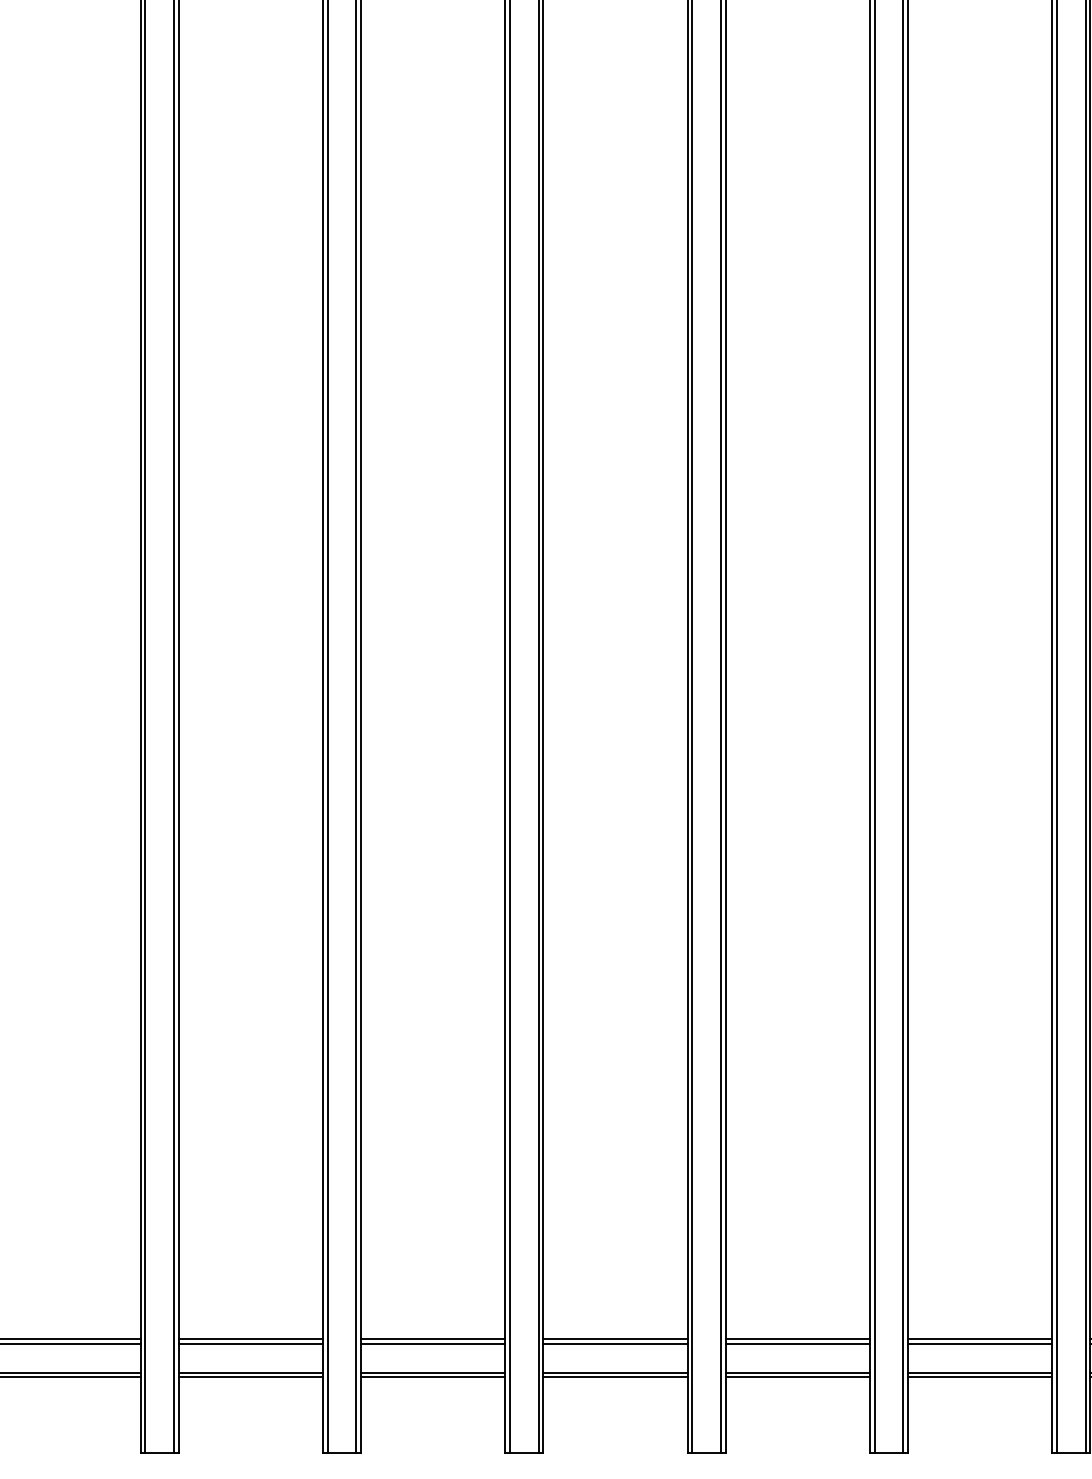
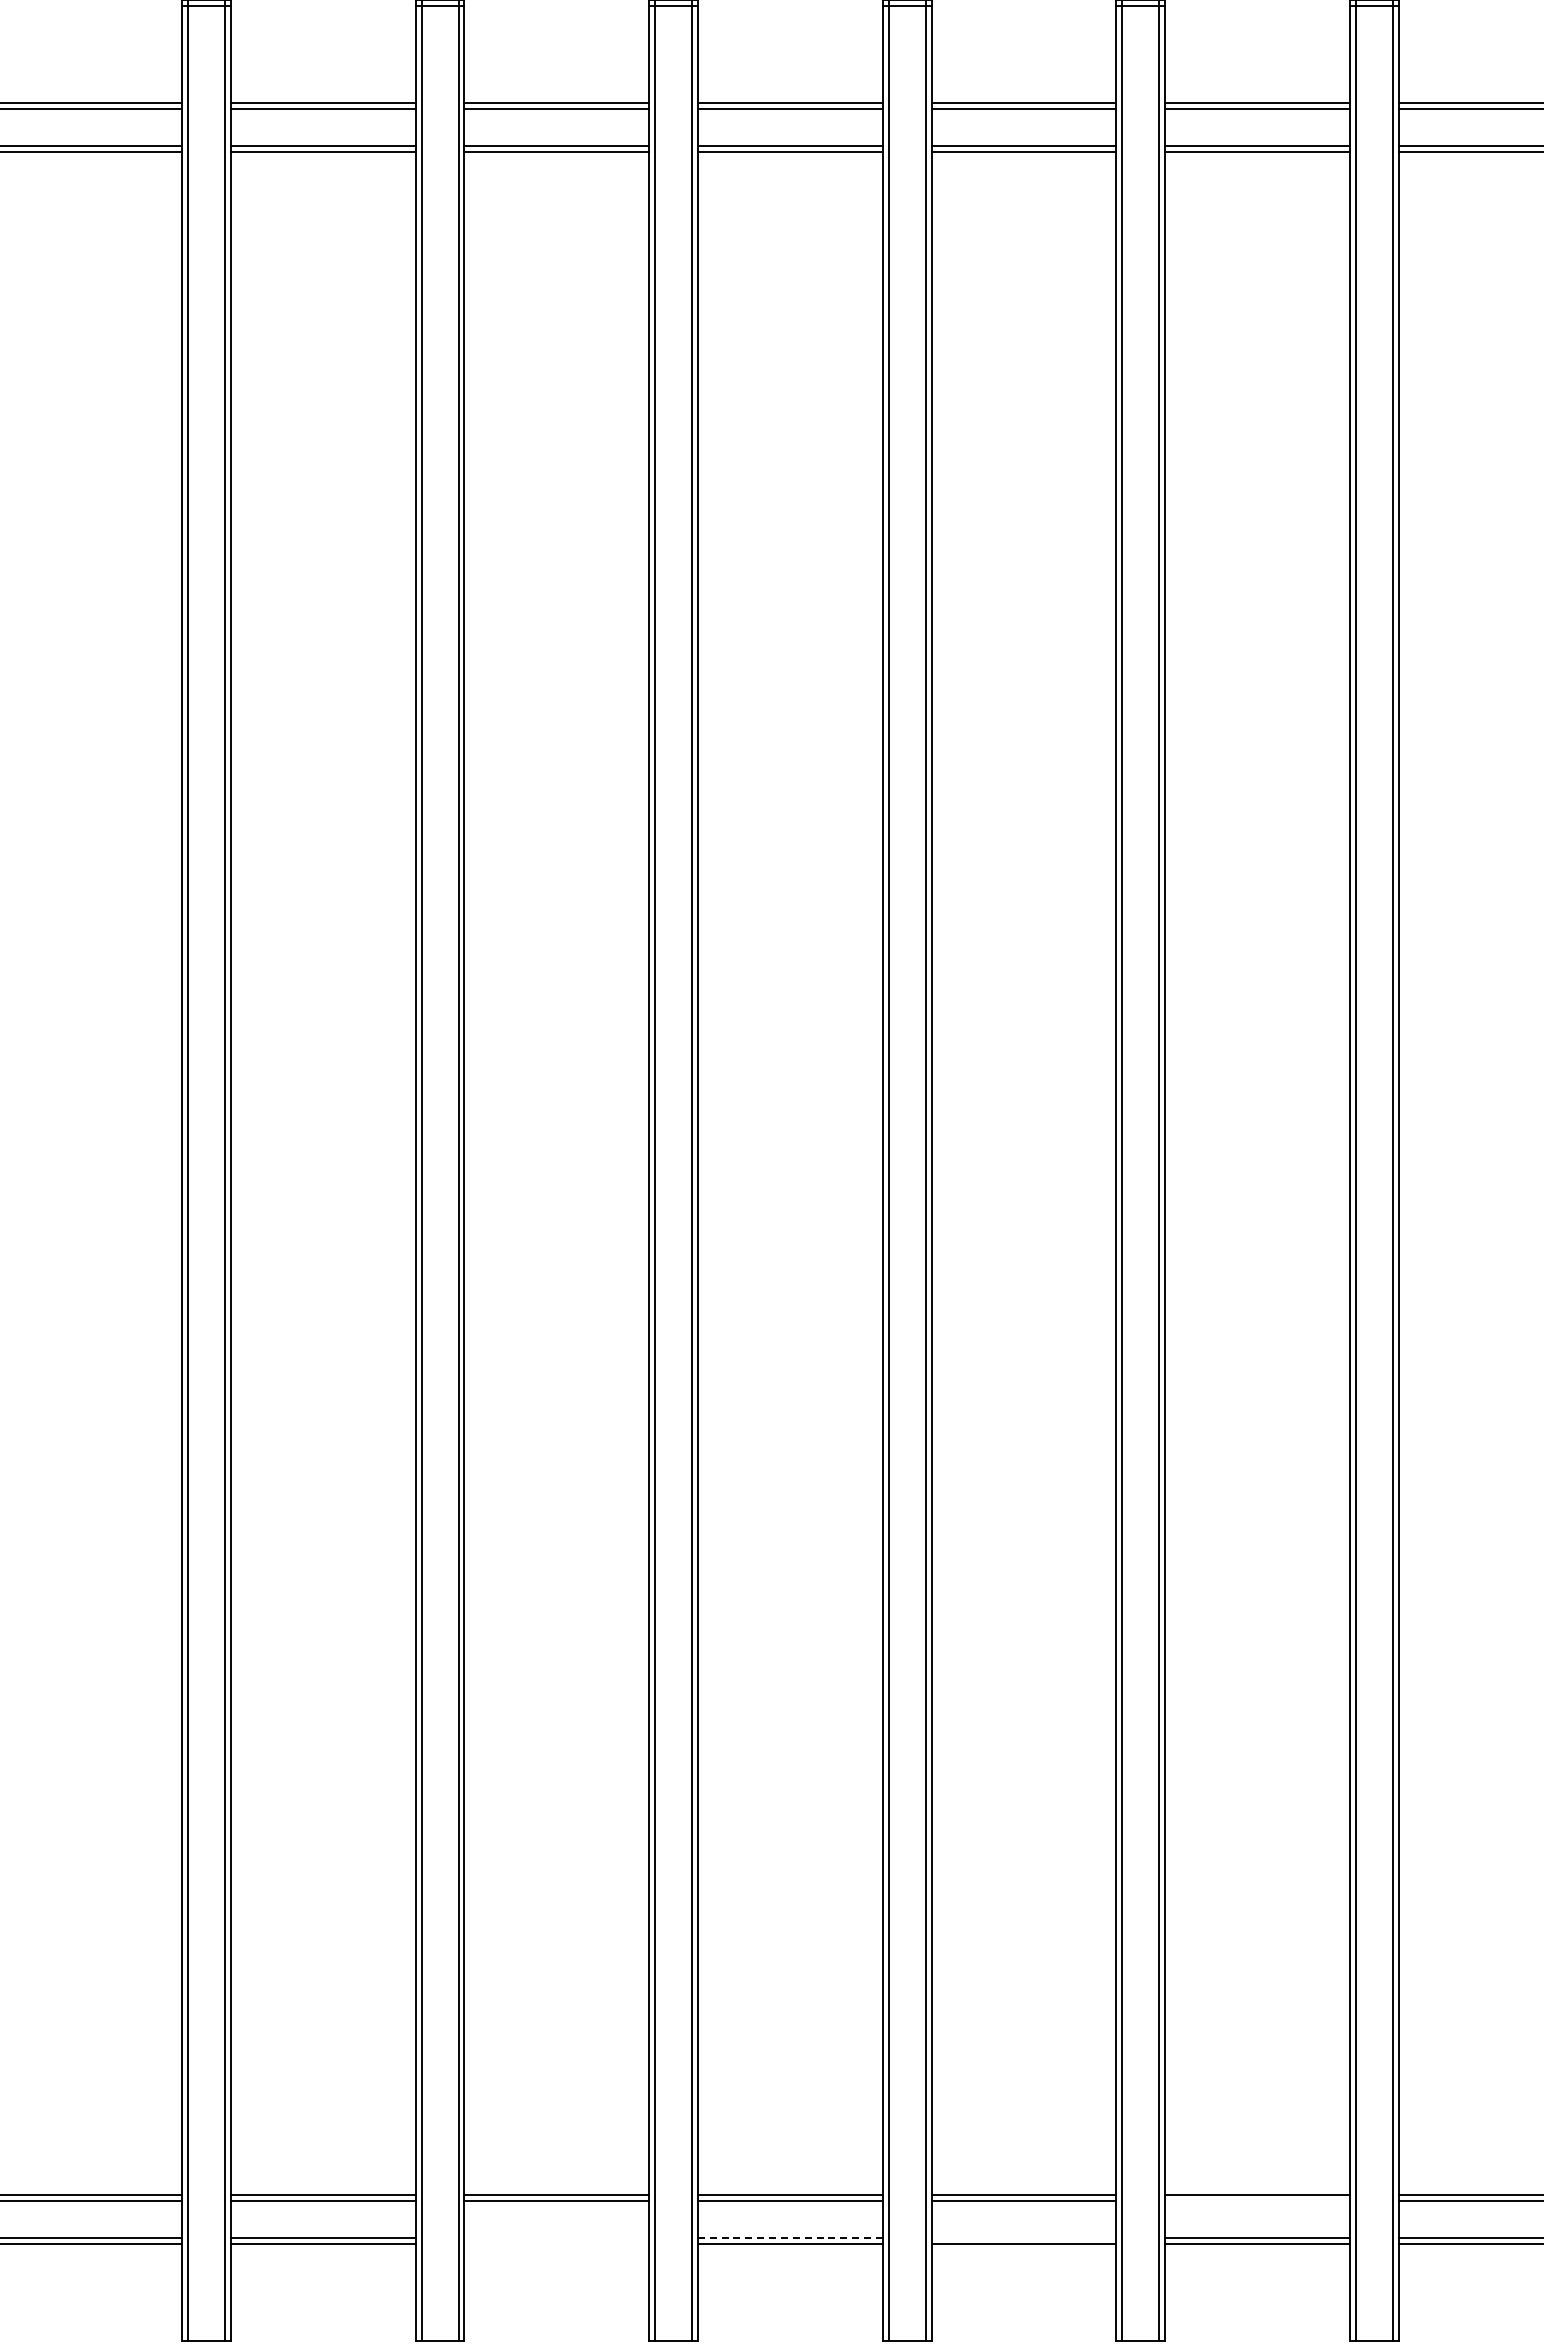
line: (797, 1344) -> (1257, 2201), removed
line: (250, 1372) -> (556, 2238), removed
line: (432, 1372) -> (789, 2238), solid -> dashed
line: (615, 1372) -> (1023, 2238), removed
line: (250, 1377) -> (556, 2244), removed

